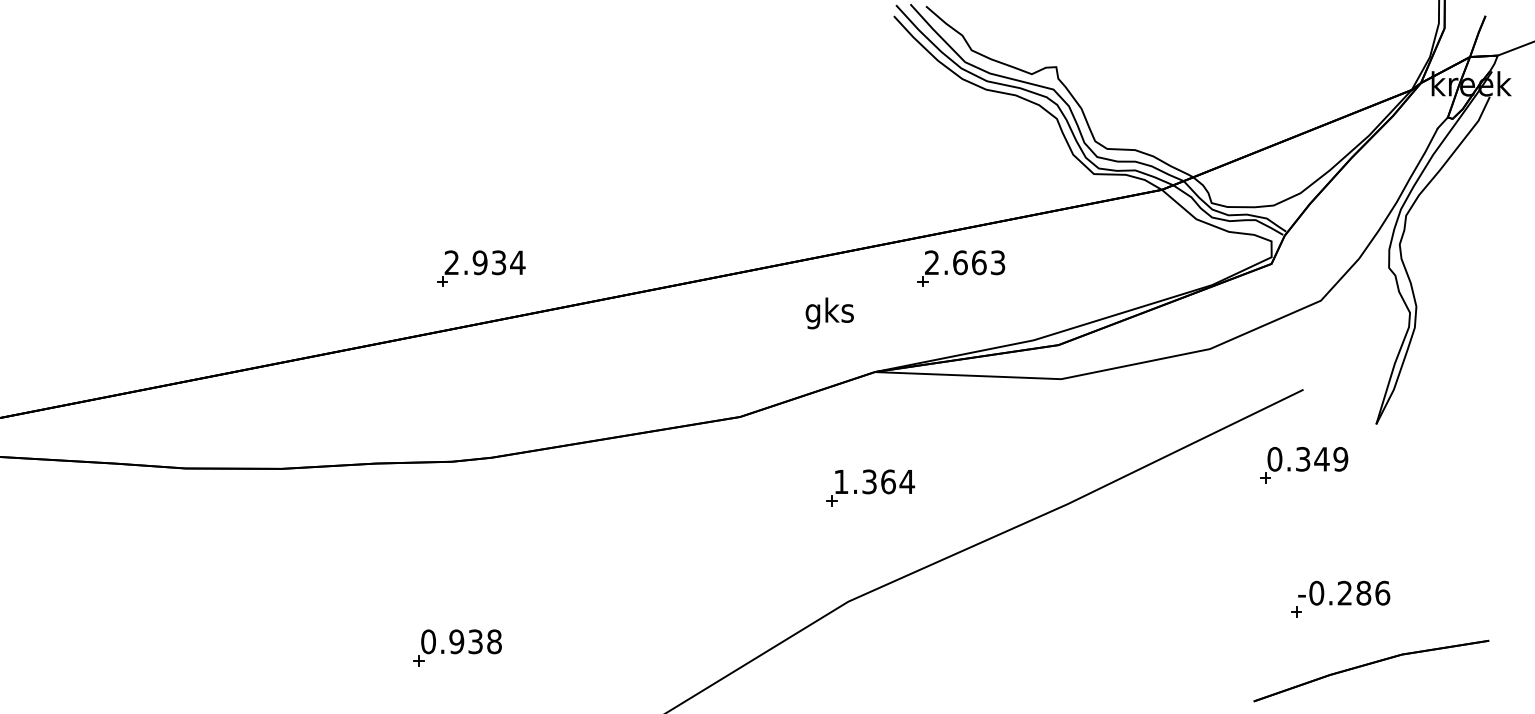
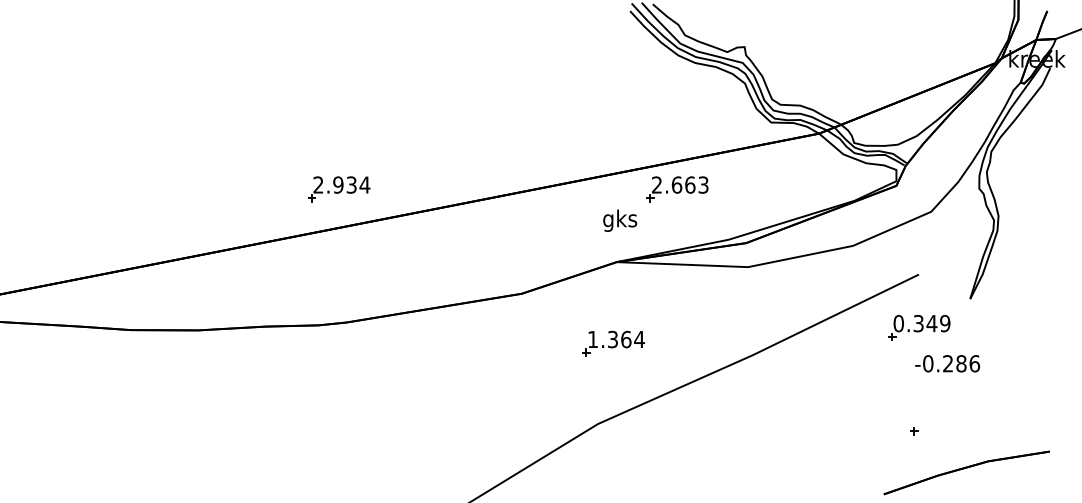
text: (829, 313) -> (619, 220), moved
text: (1344, 592) -> (947, 363), moved
part: (457, 647) -> (322, 456), removed

